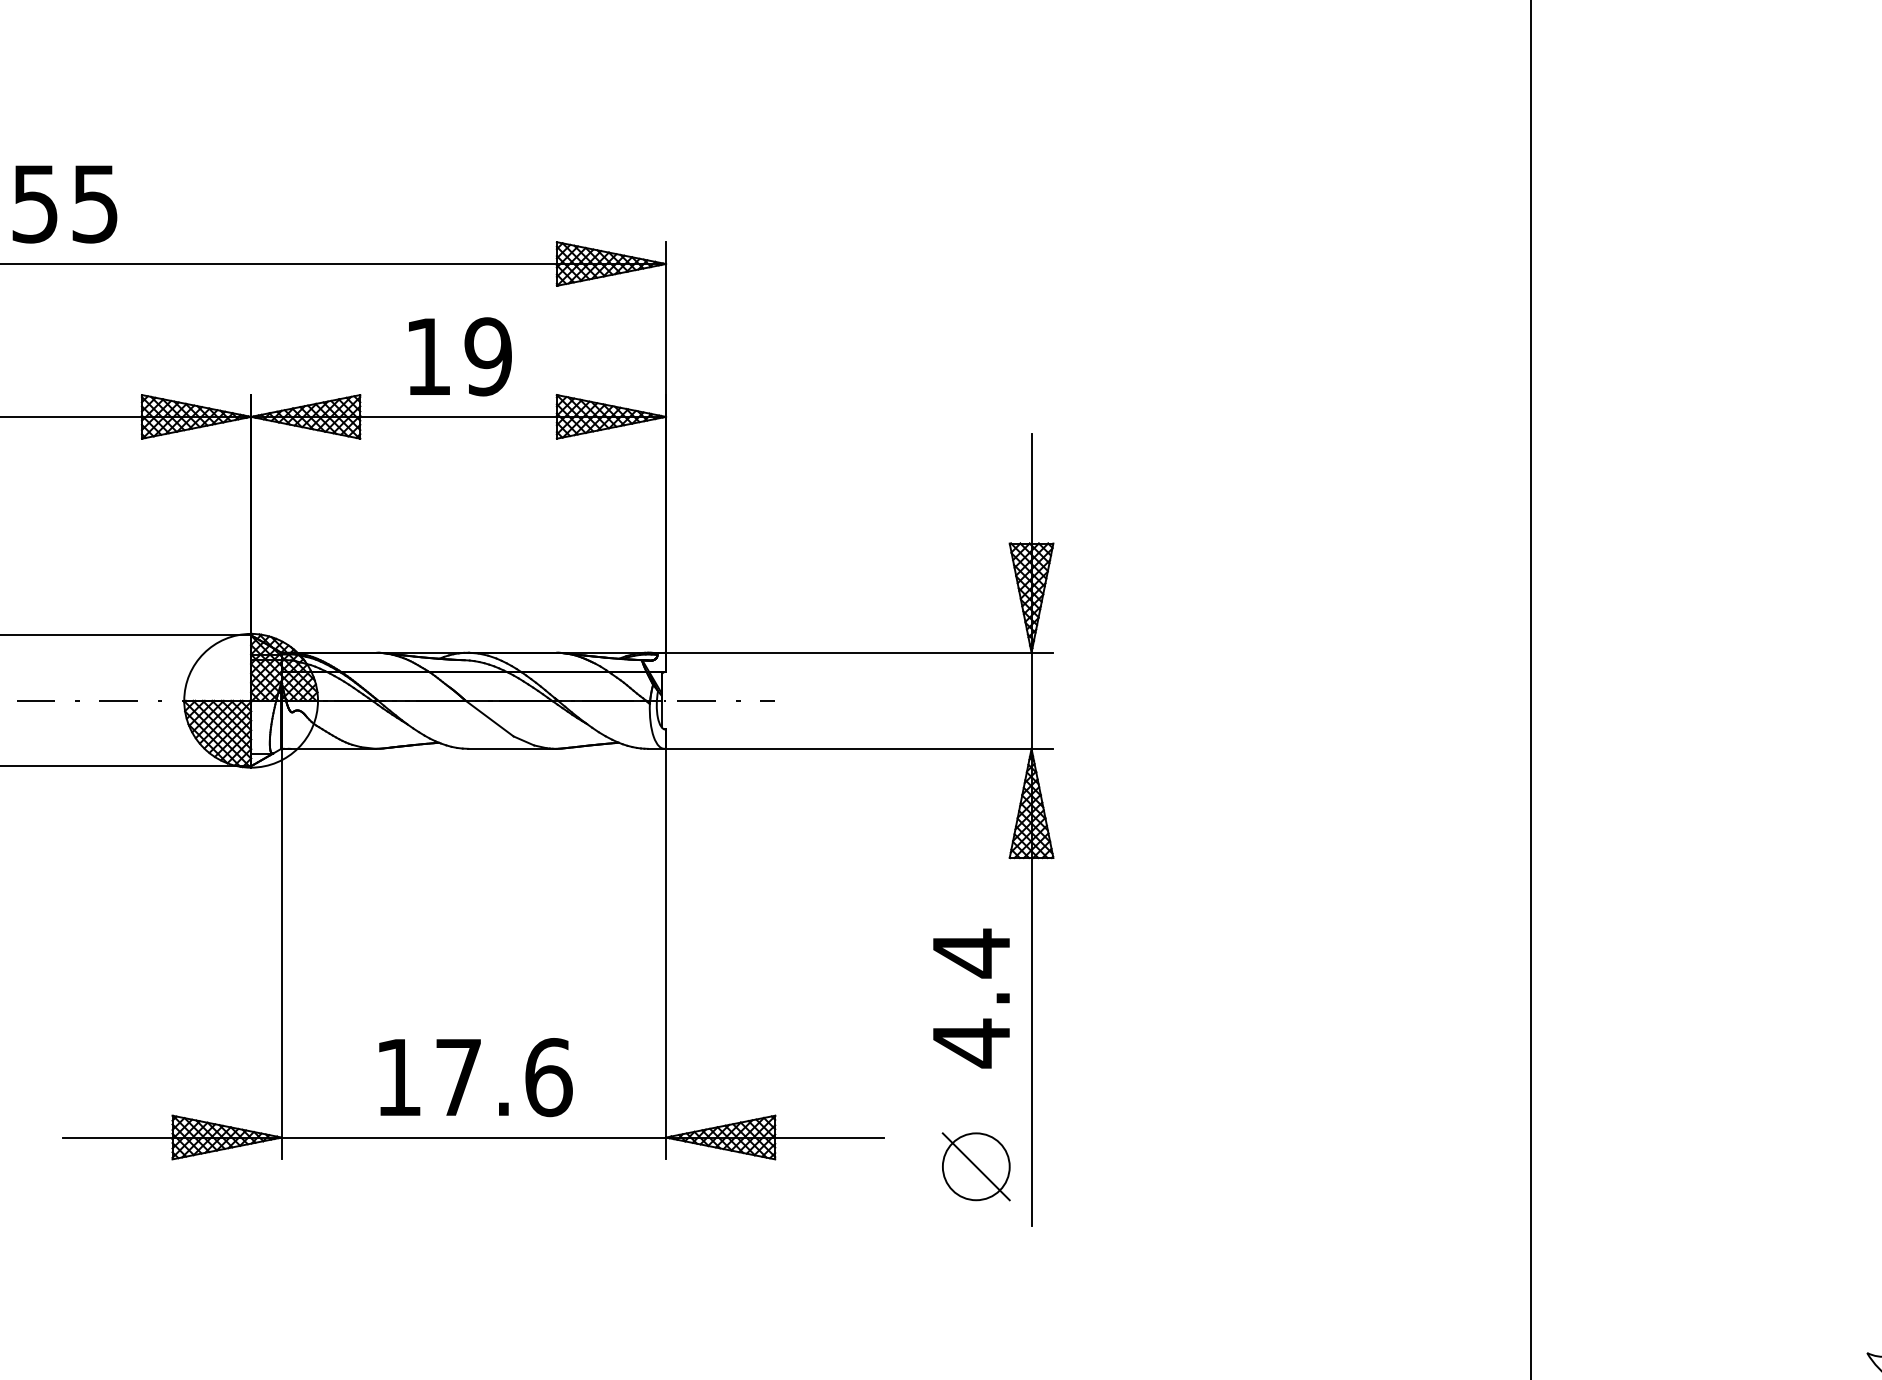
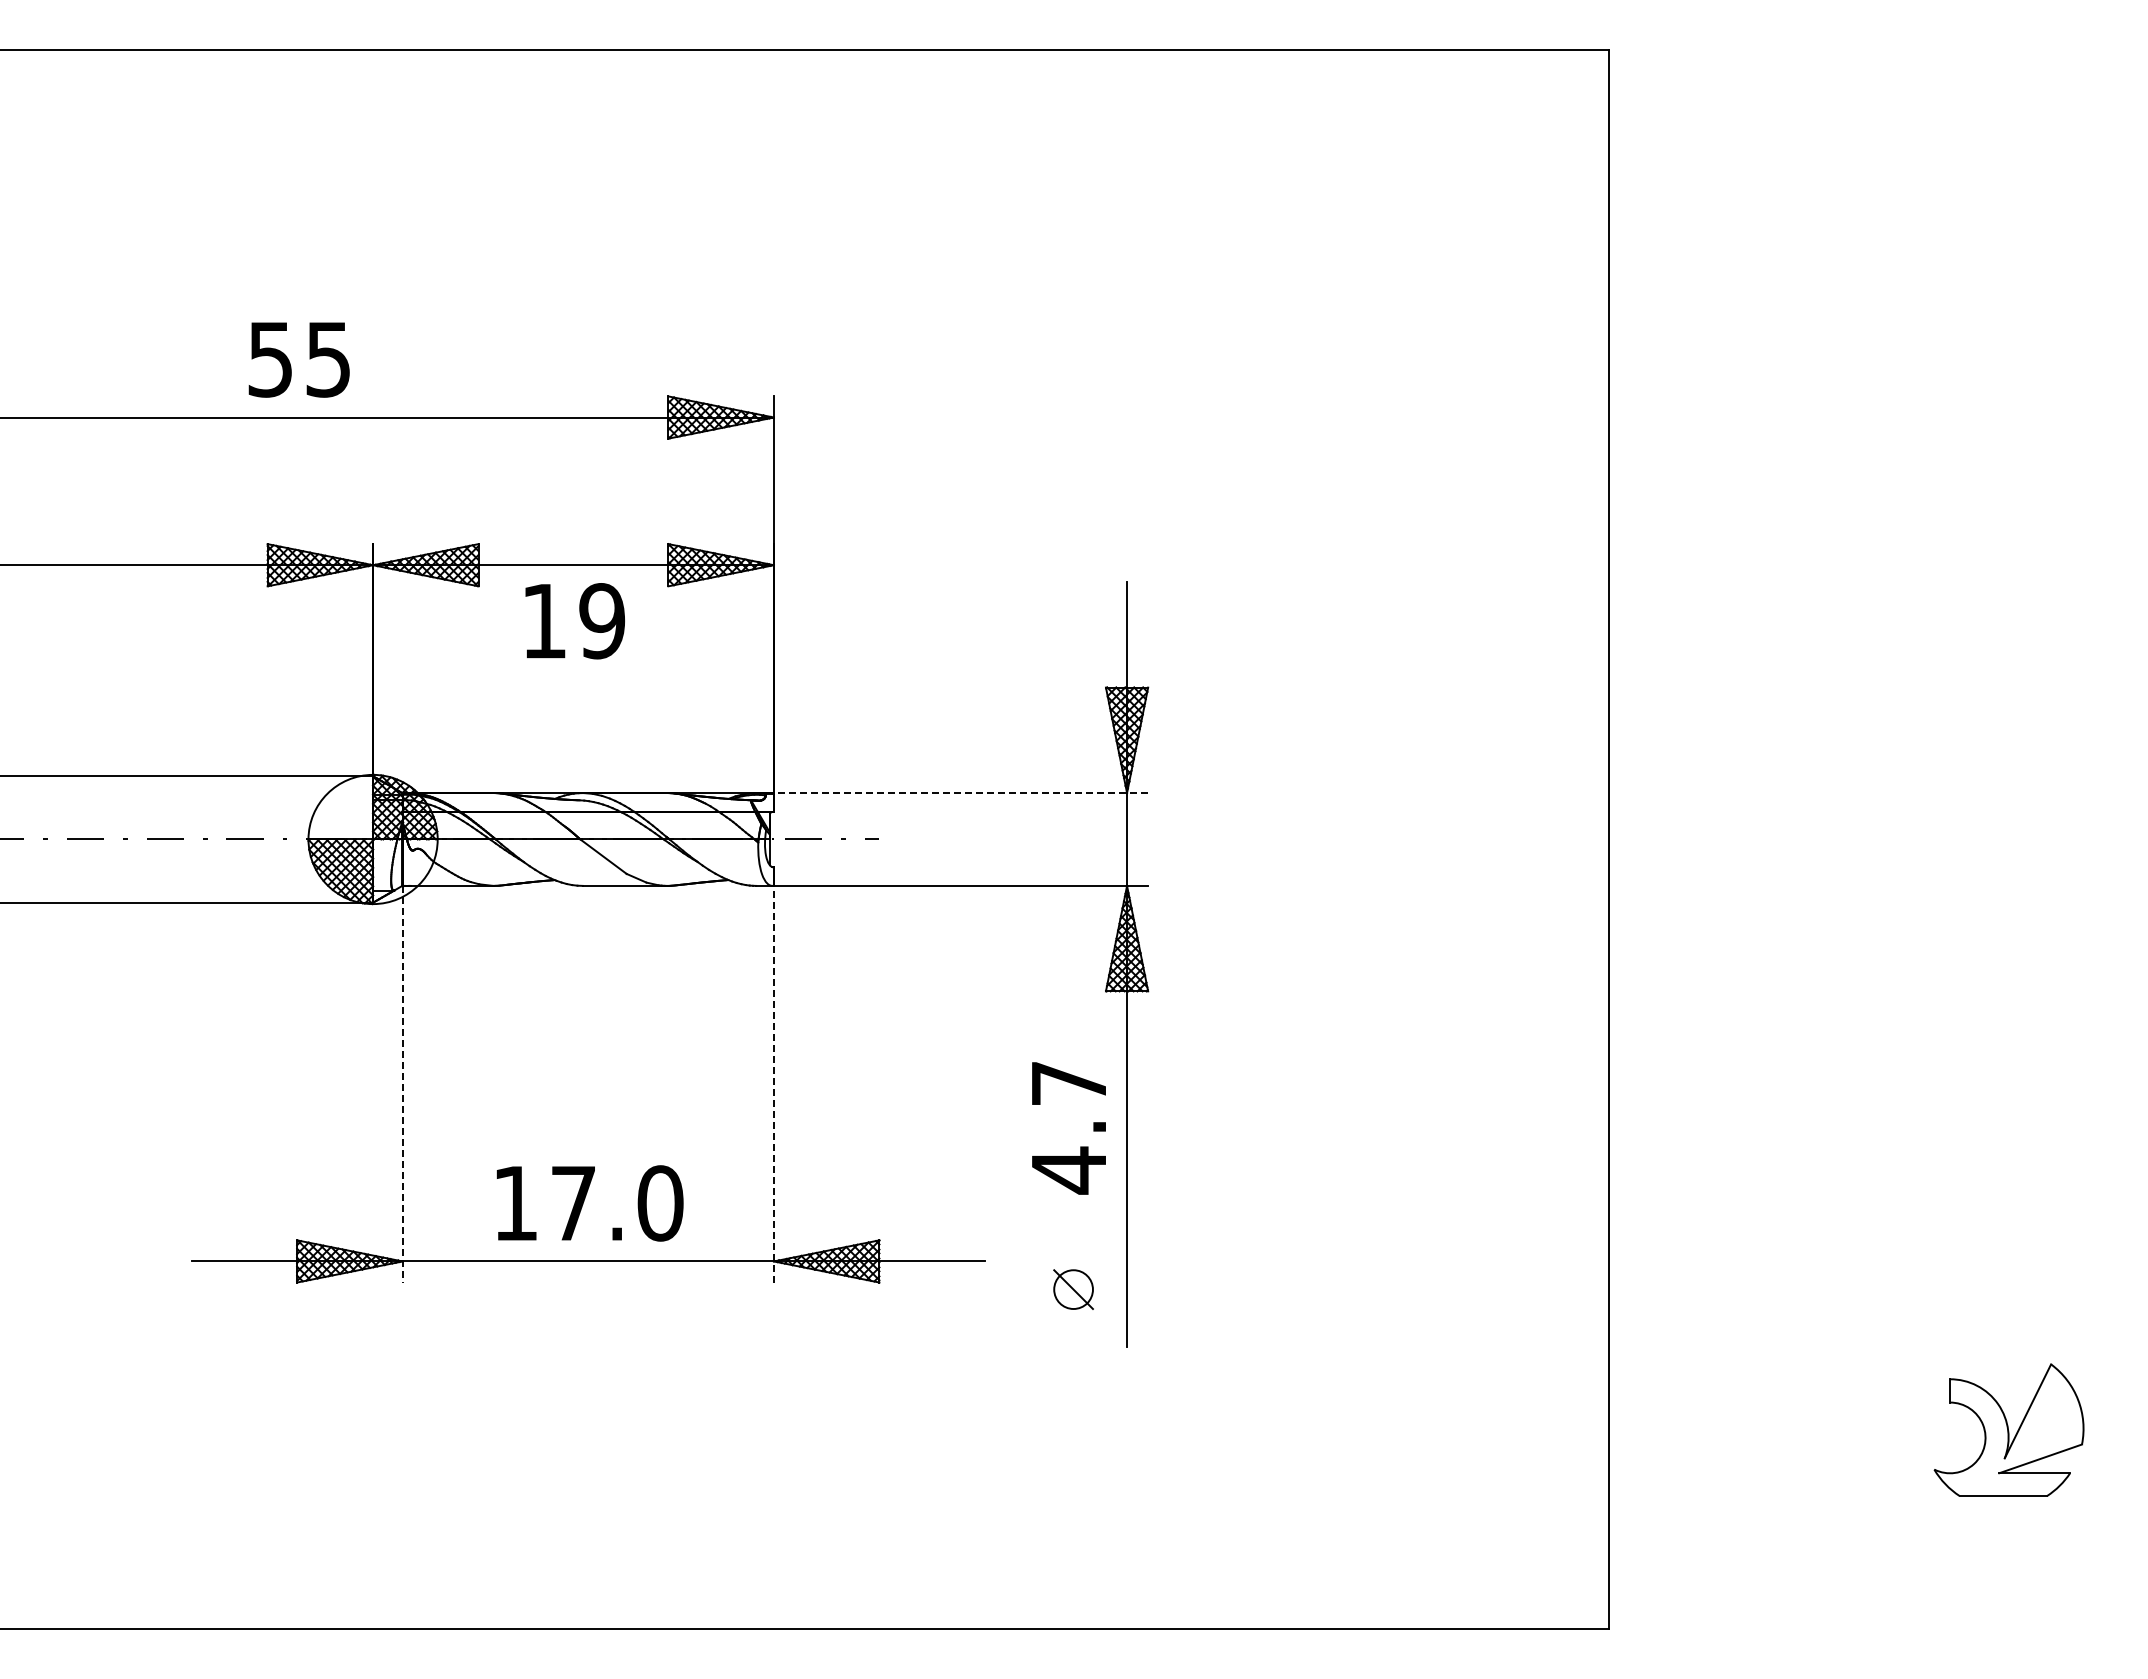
text: (64, 203) -> (298, 359), moved
text: (459, 357) -> (574, 621), moved
line: (859, 653) -> (960, 793), solid -> dashed
line: (665, 953) -> (773, 1083), solid -> dashed
text: (970, 953) -> (1068, 1083), 4.4 -> 4.7
line: (281, 954) -> (402, 1084), solid -> dashed
text: (548, 1077) -> (660, 1203), 17.6 -> 17.0
part: (976, 1166) -> (1073, 1289), size x0.6

